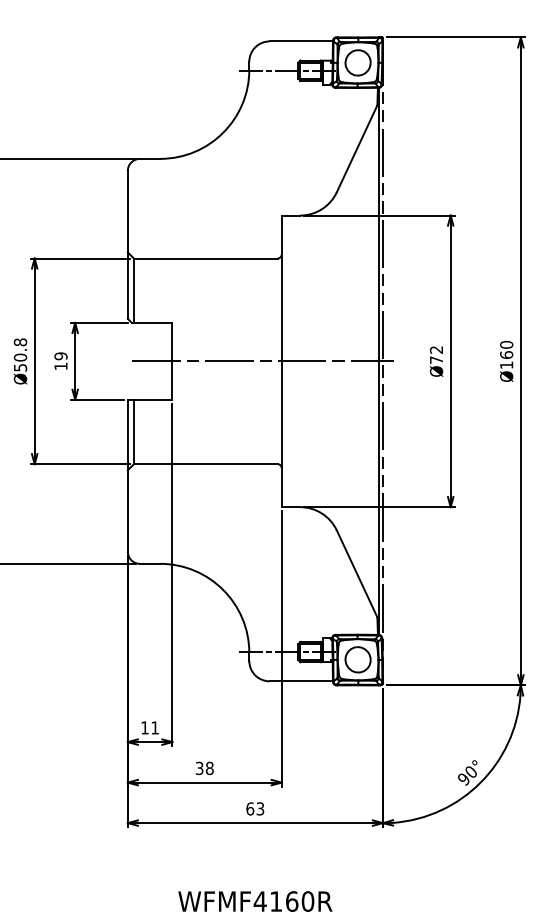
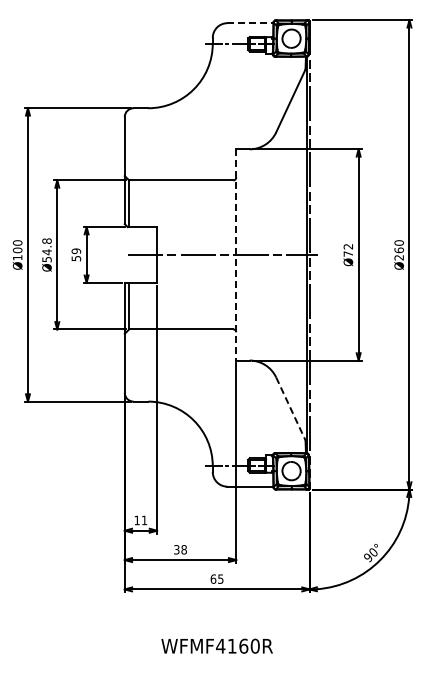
line: (301, 41) -> (250, 23), solid -> dashed
text: (19, 358) -> (46, 252), Ø50.8 -> Ø54.8
line: (282, 360) -> (236, 254), solid -> dashed
text: (505, 364) -> (398, 257), Ø160 -> Ø260
text: (61, 366) -> (76, 258), 19 -> 59
line: (356, 573) -> (290, 408), solid -> dashed
text: (259, 808) -> (220, 578), 63 -> 65

